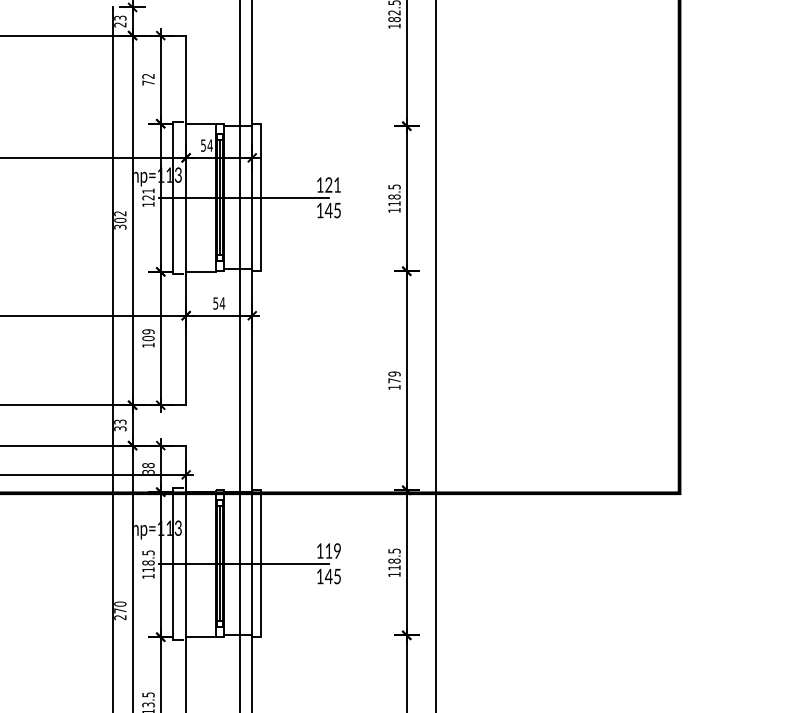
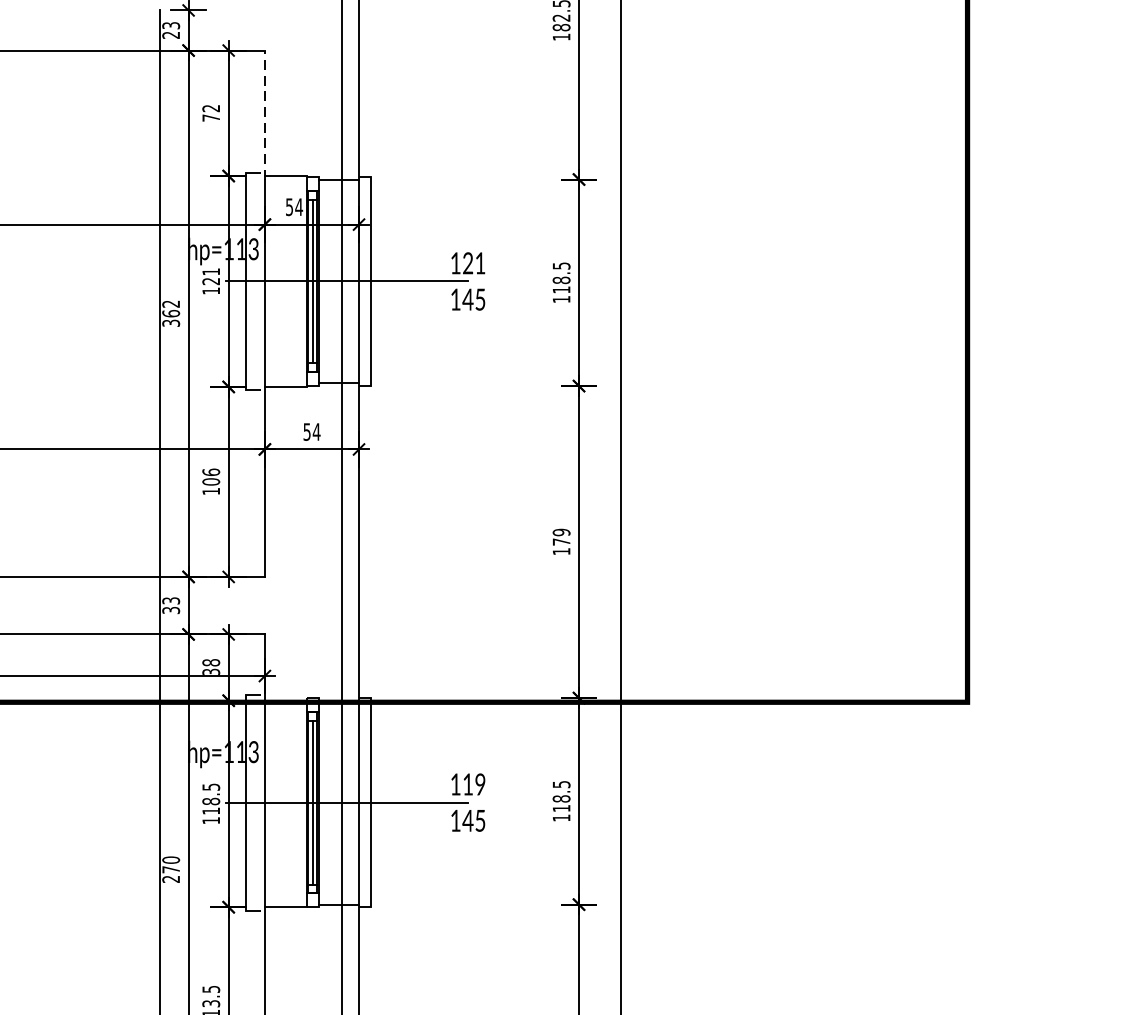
line: (186, 80) -> (265, 114), solid -> dashed
text: (120, 219) -> (171, 312), 302 -> 362
text: (148, 331) -> (211, 471), 109 -> 106

